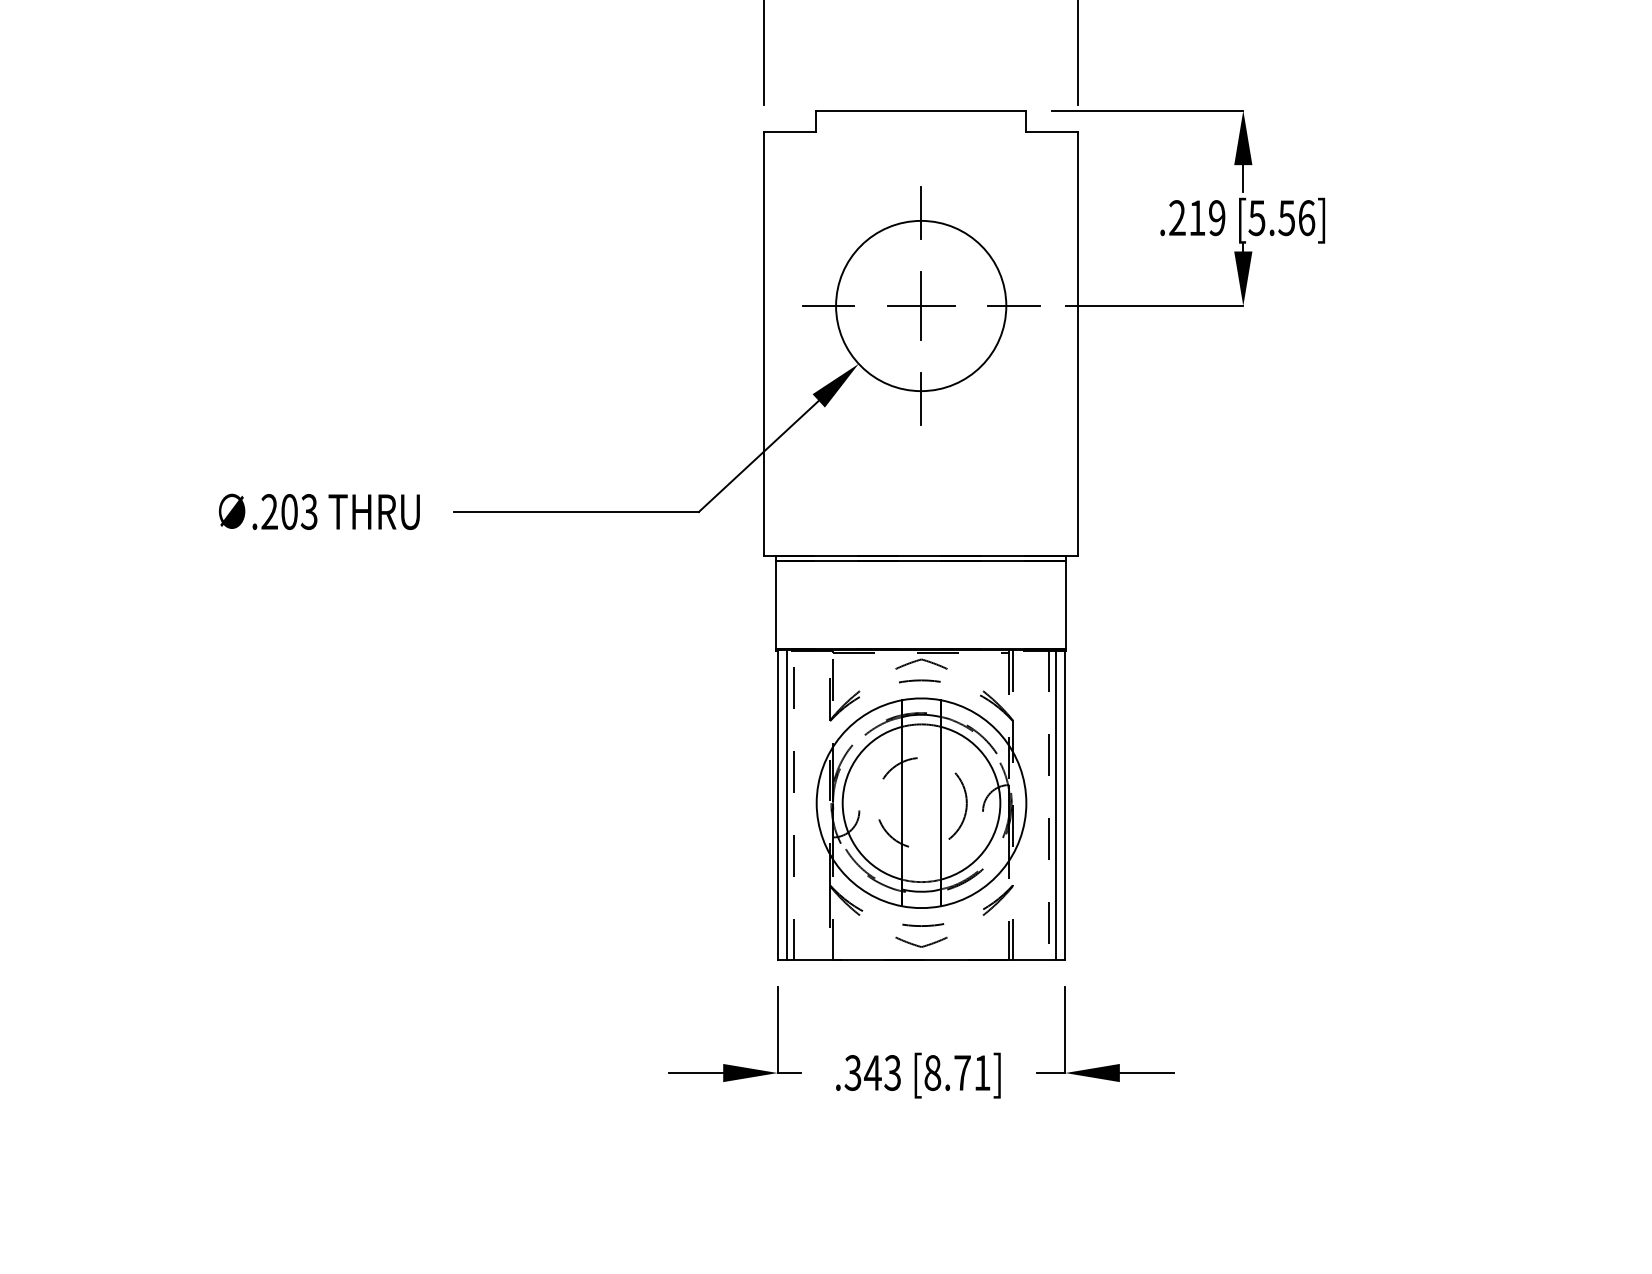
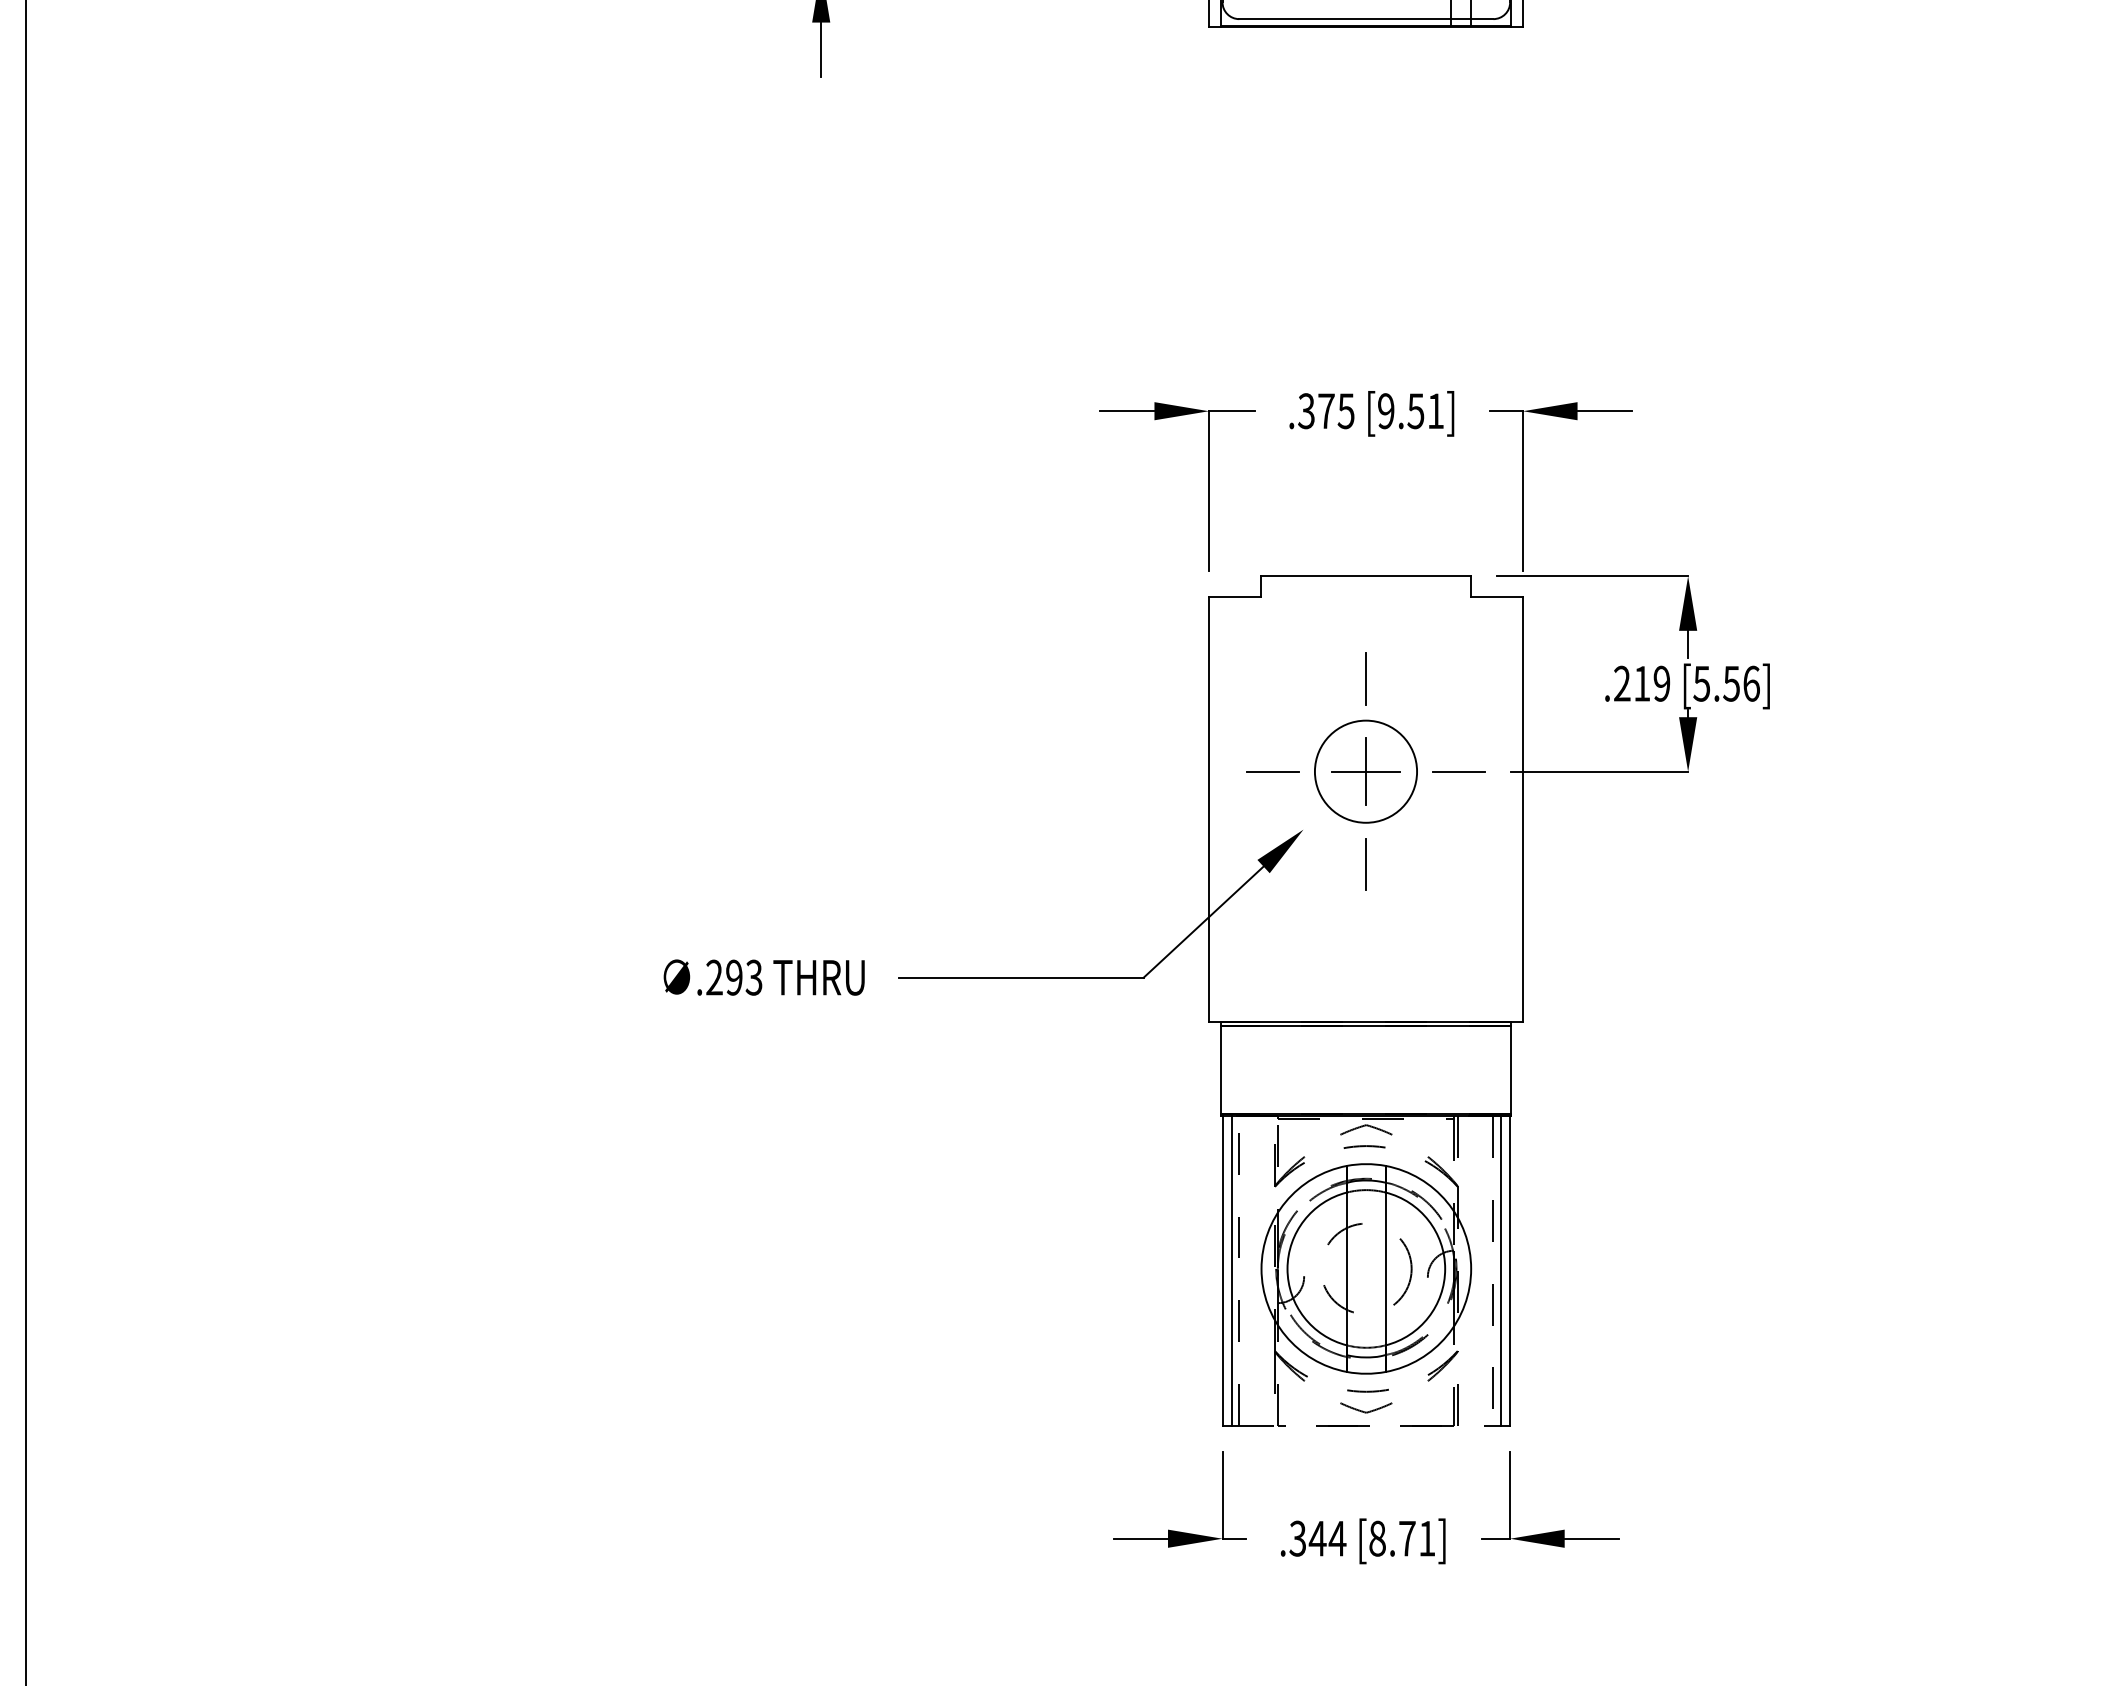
circle: (920, 305) -> (1365, 771), size x0.6
text: (289, 511) -> (734, 977), .203 -> .293
line: (921, 960) -> (1366, 1426), solid -> dashed
text: (892, 1072) -> (1337, 1538), .343 -> .344

